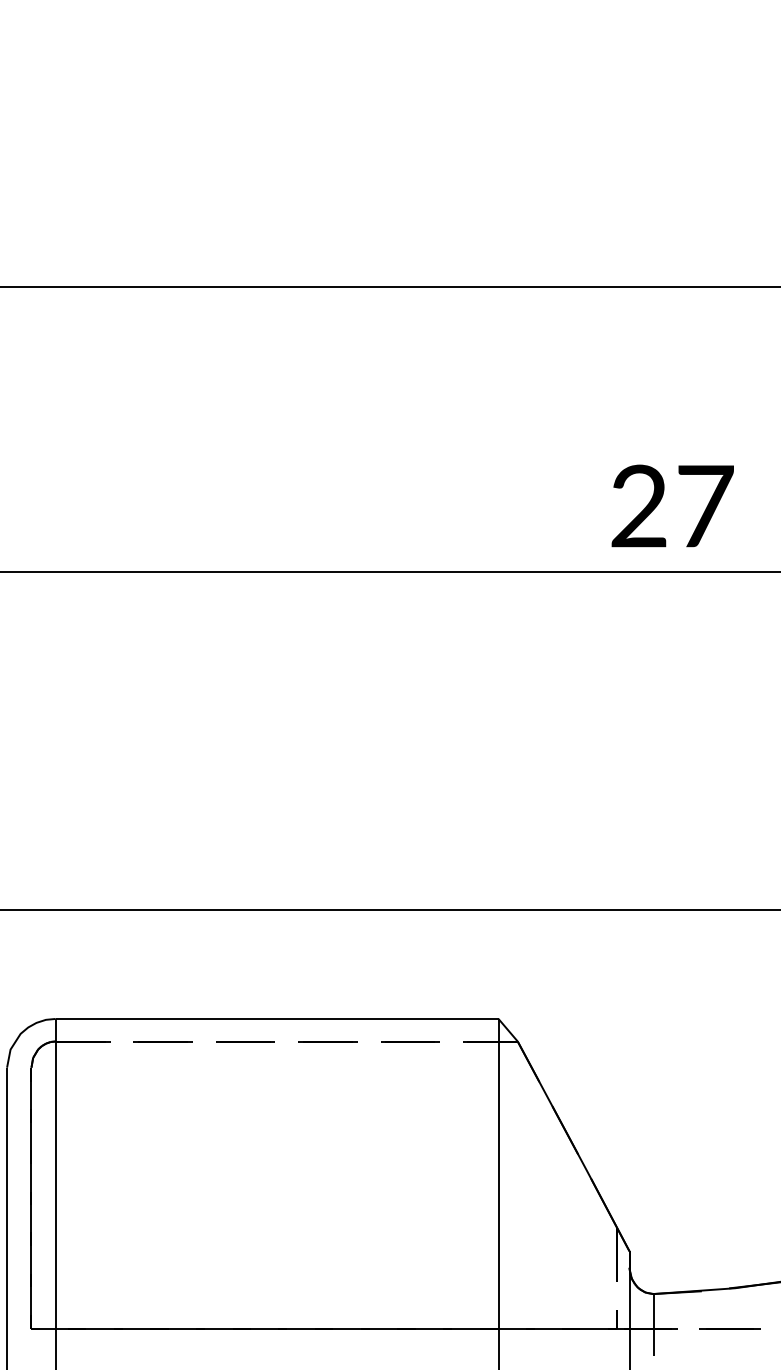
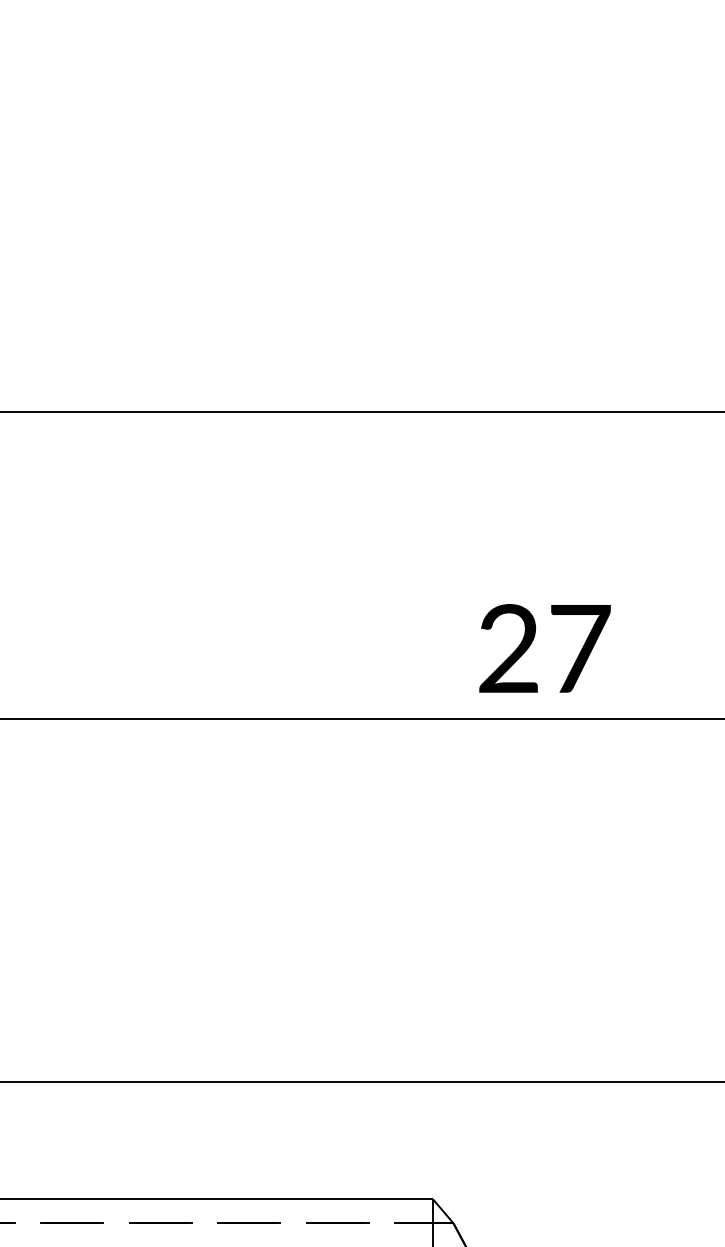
text: (672, 505) -> (544, 647), moved

